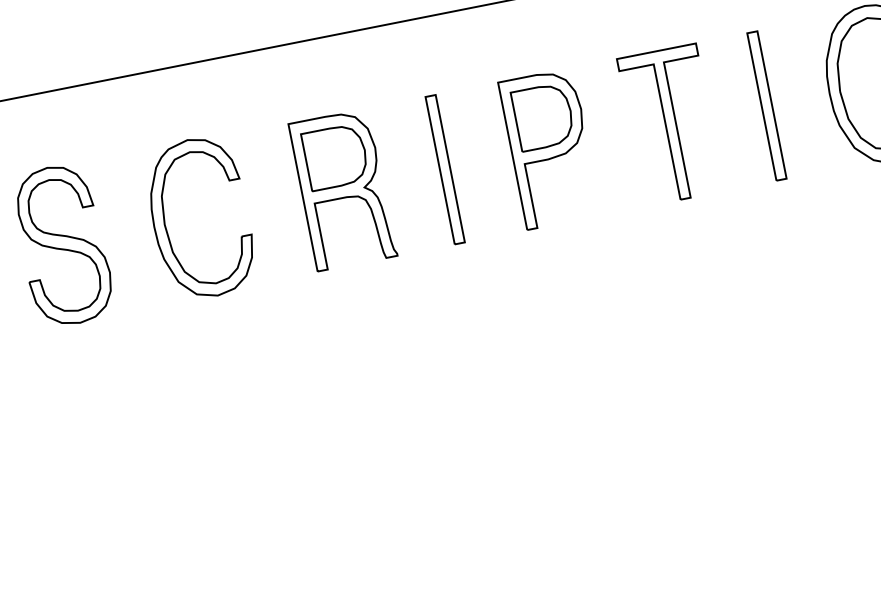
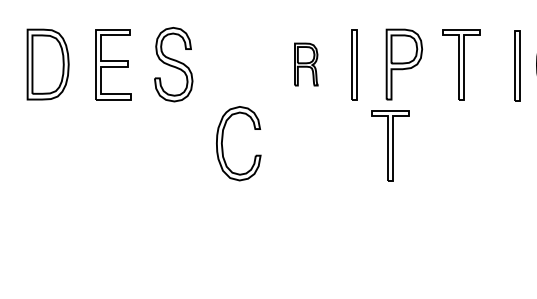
part: (767, 105) -> (517, 65), moved
part: (343, 189) -> (306, 64), size x0.6
part: (166, 215) -> (223, 139), moved
part: (554, 325) -> (390, 145), added

